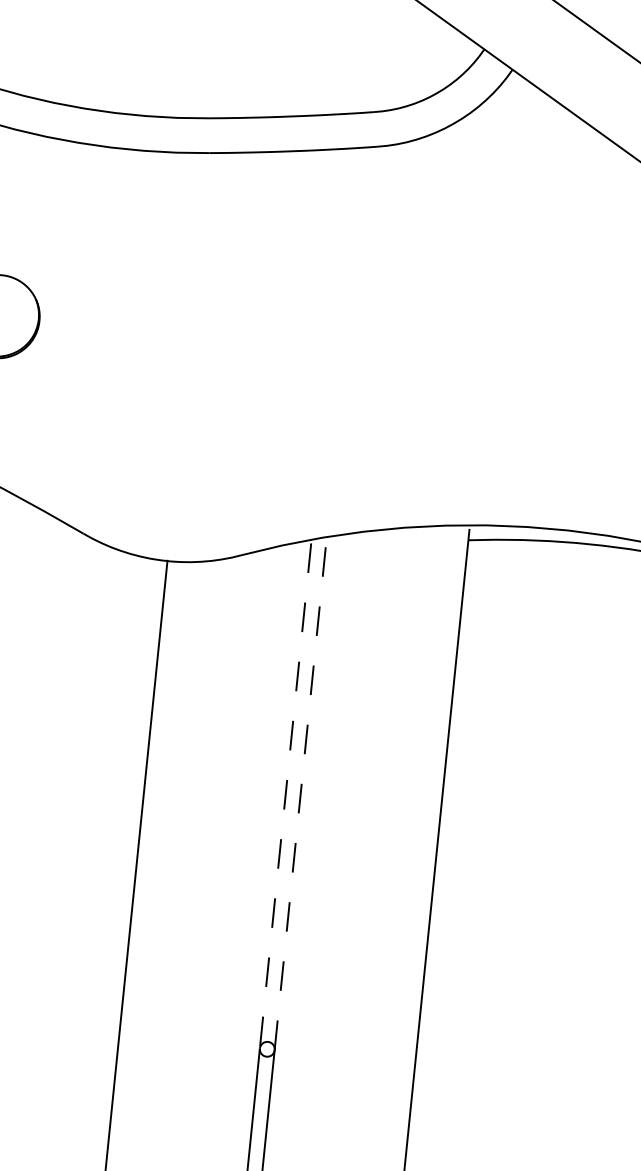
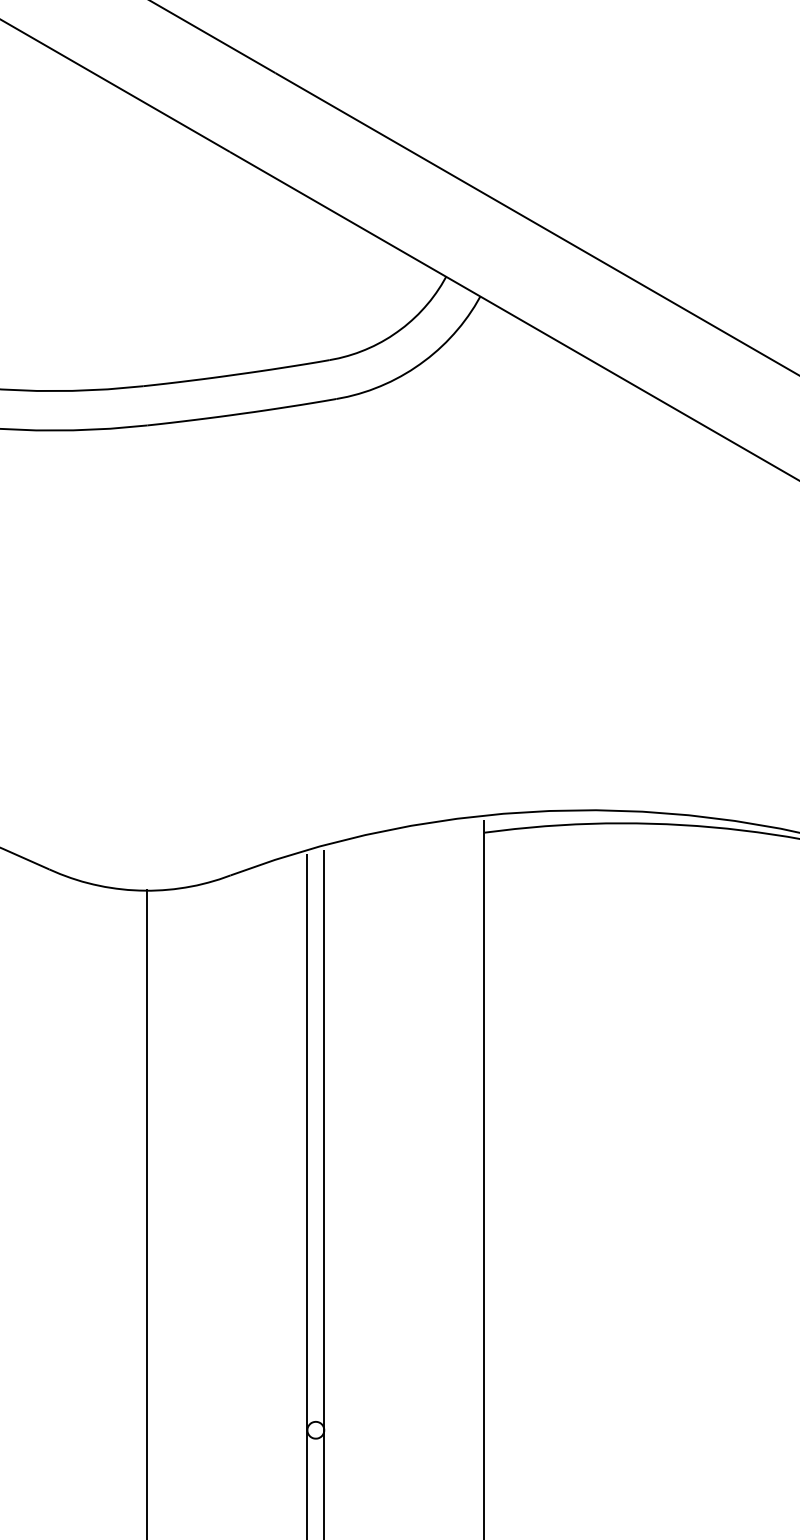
line: (300, 795) -> (324, 1139), dashed -> solid
line: (285, 796) -> (307, 1142), dashed -> solid

